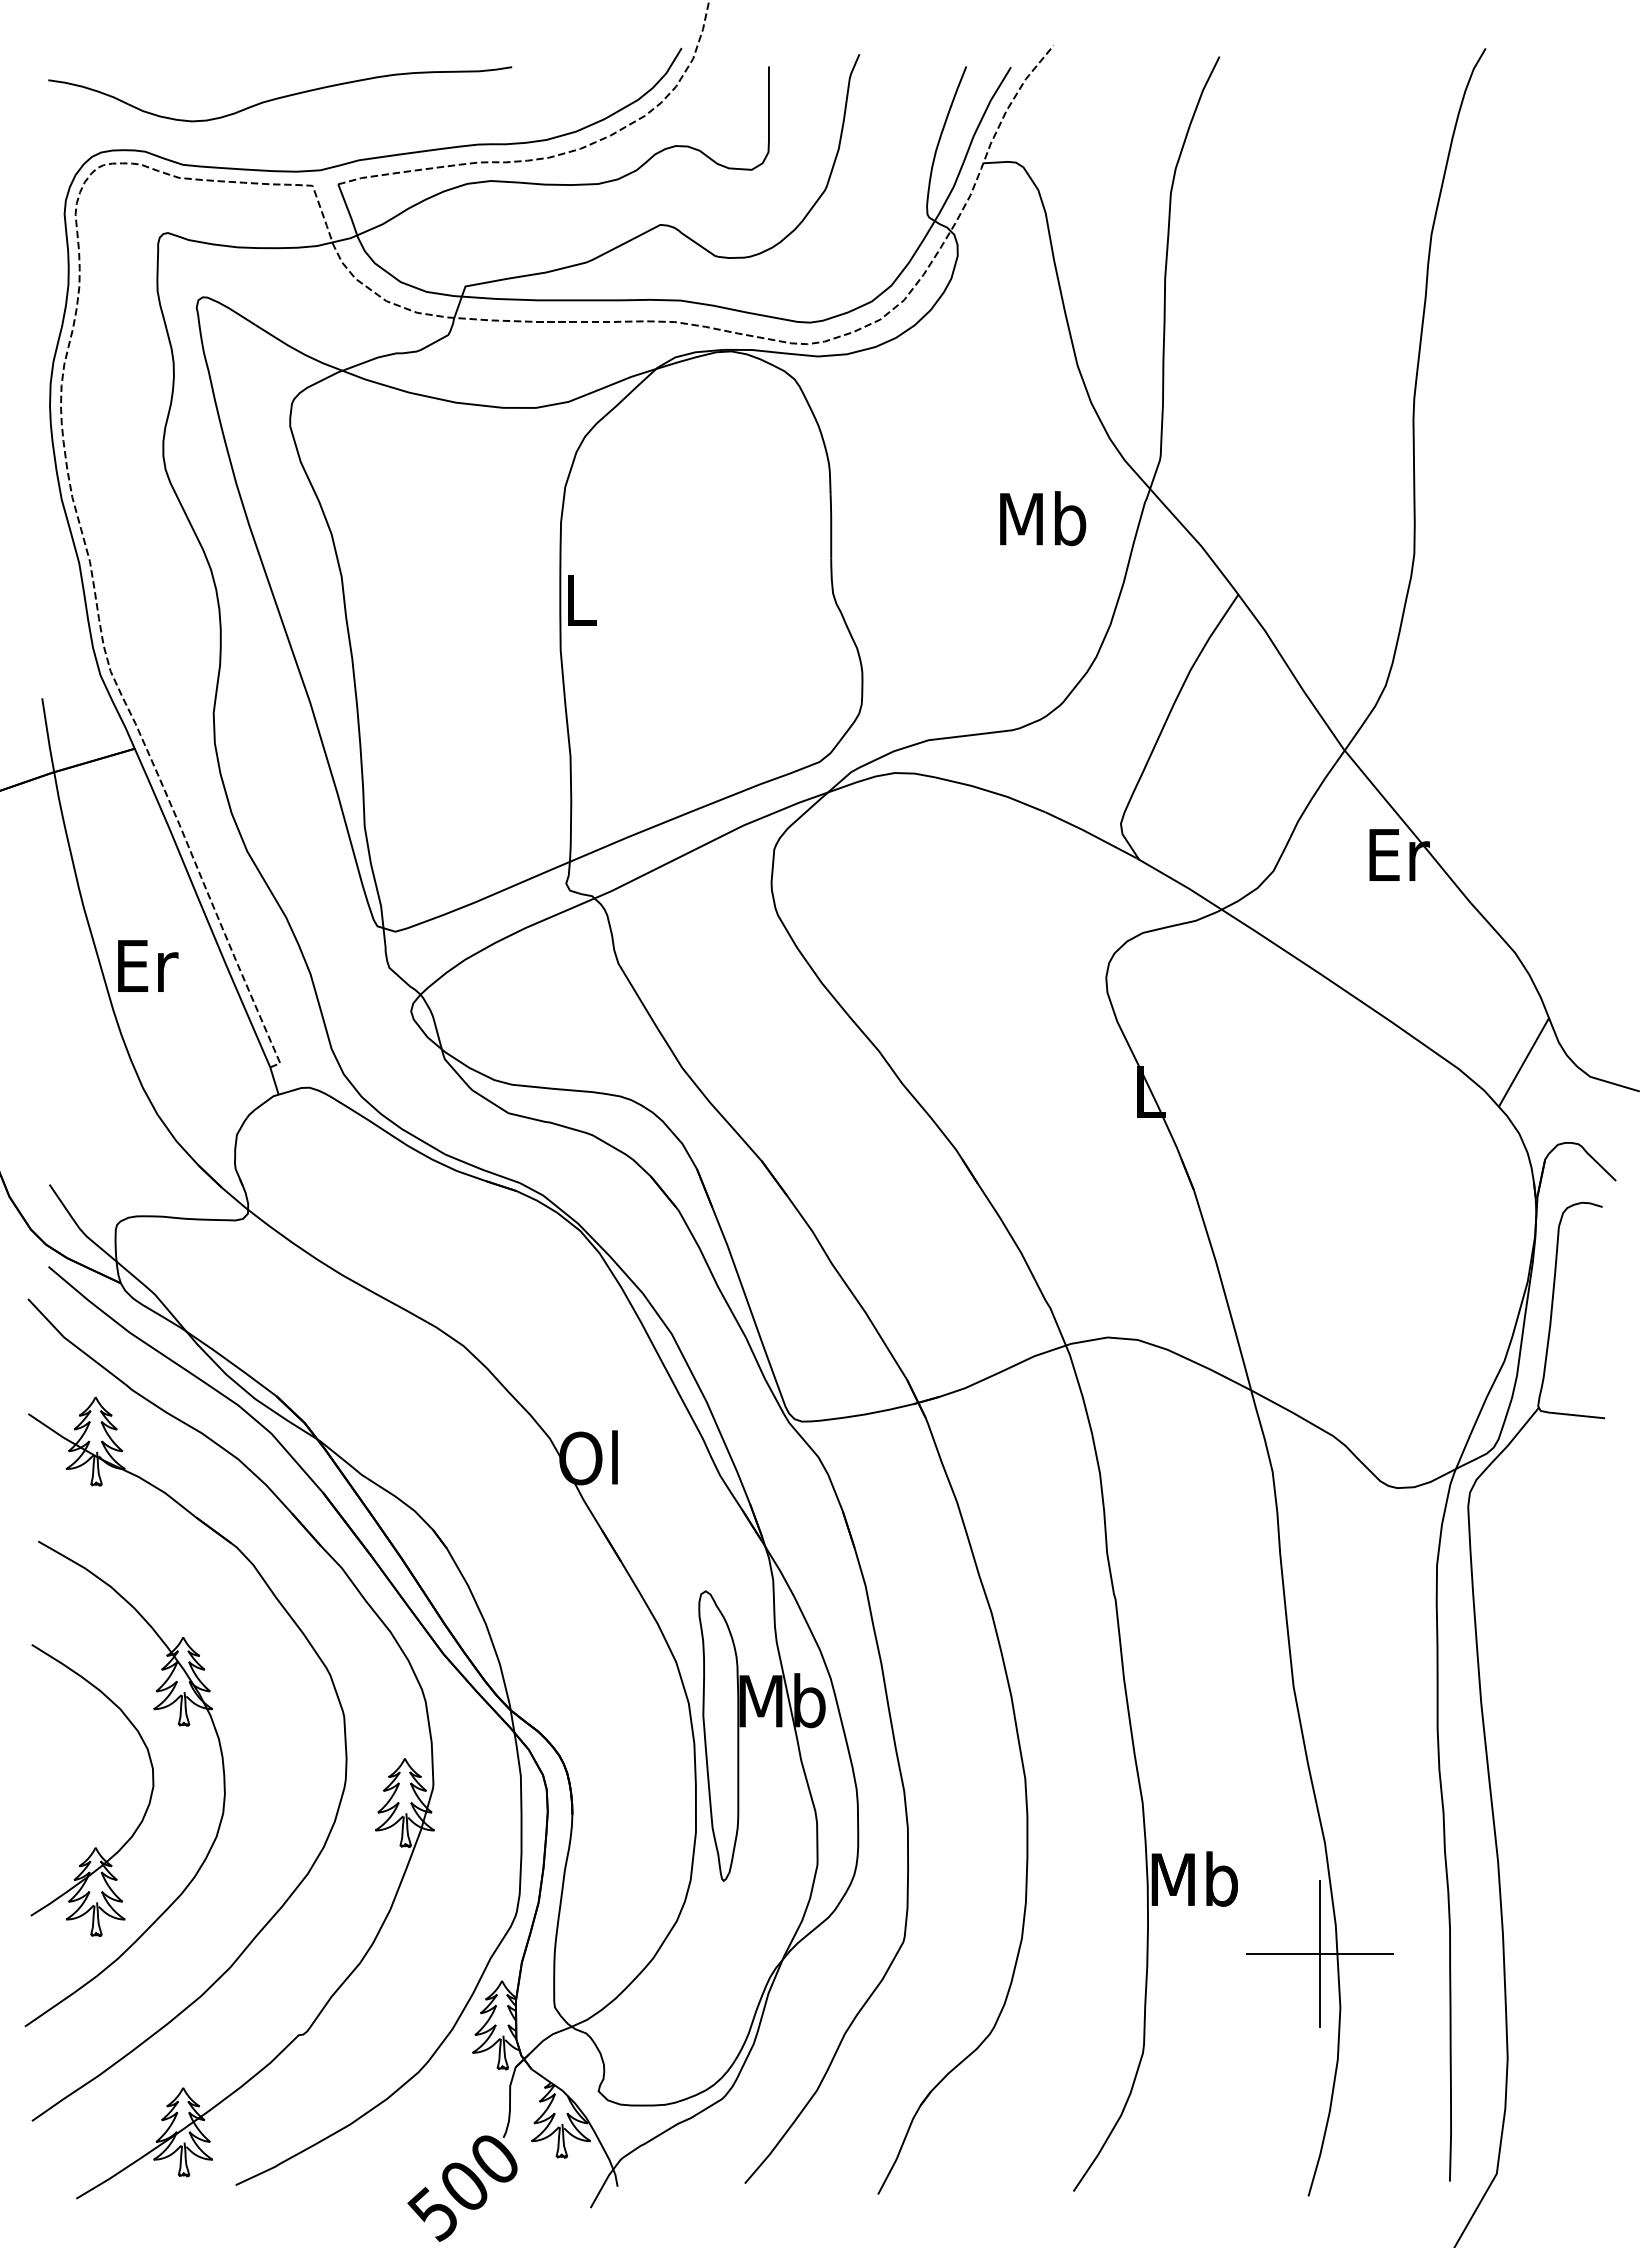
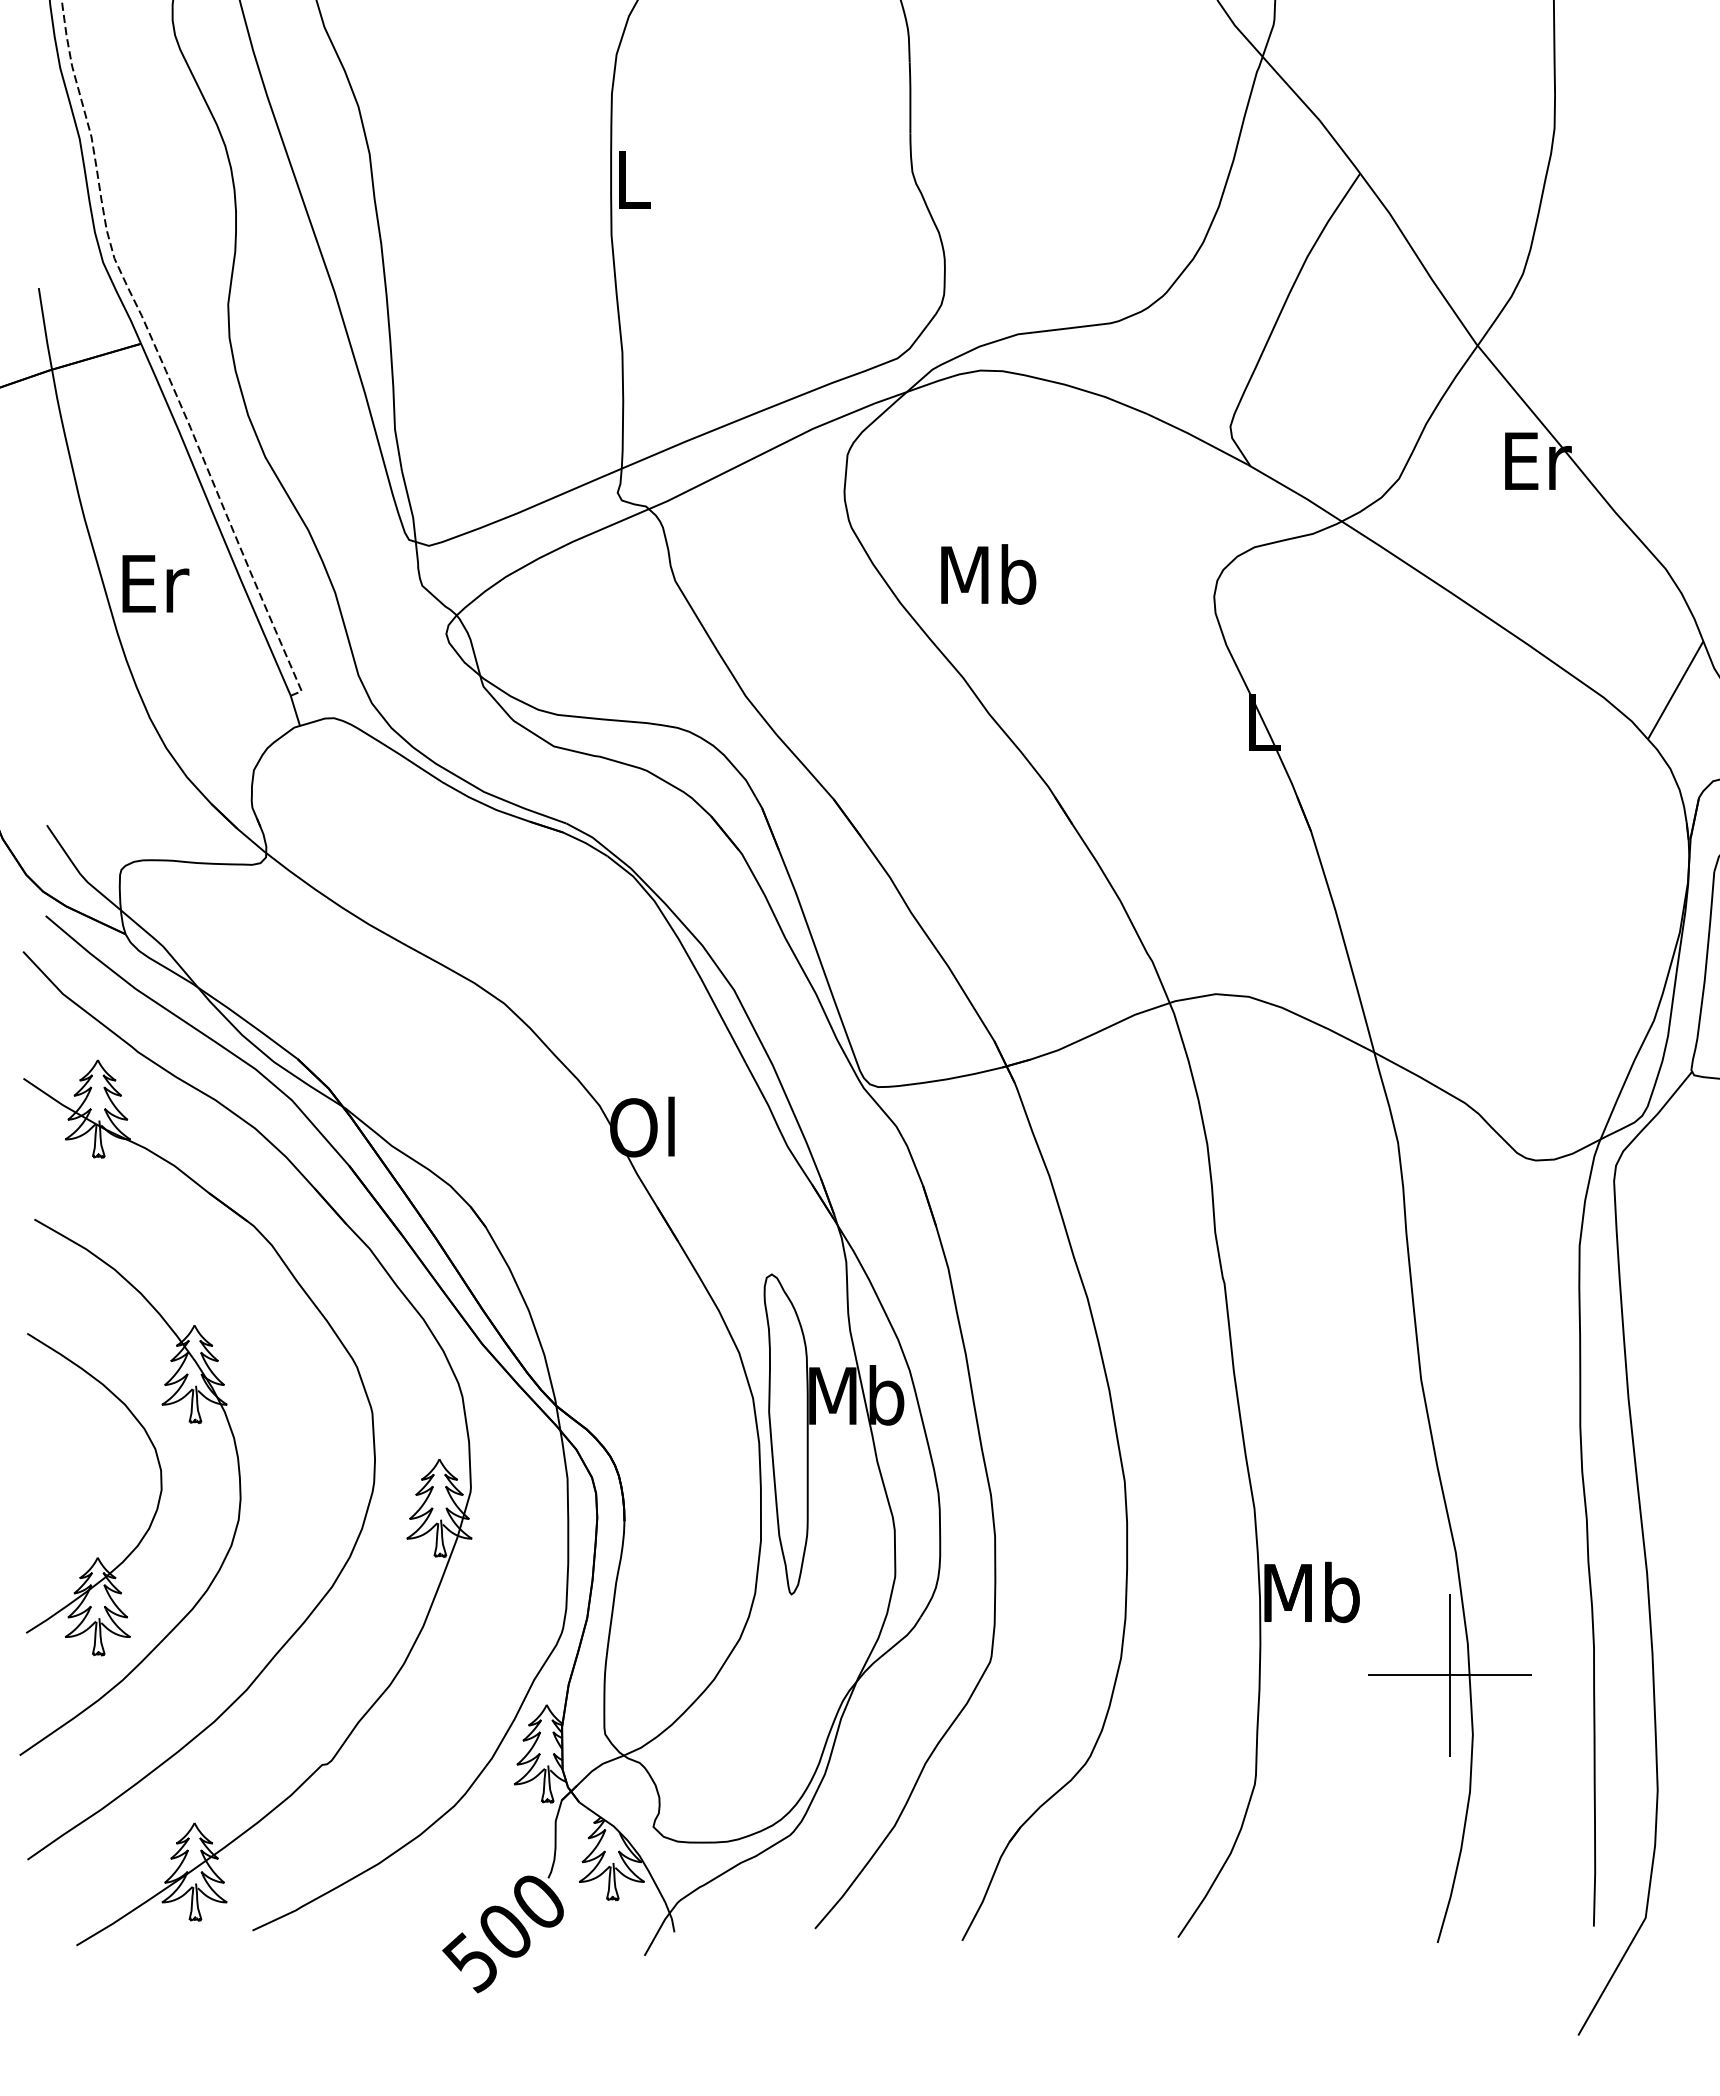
text: (1043, 518) -> (989, 574), moved

